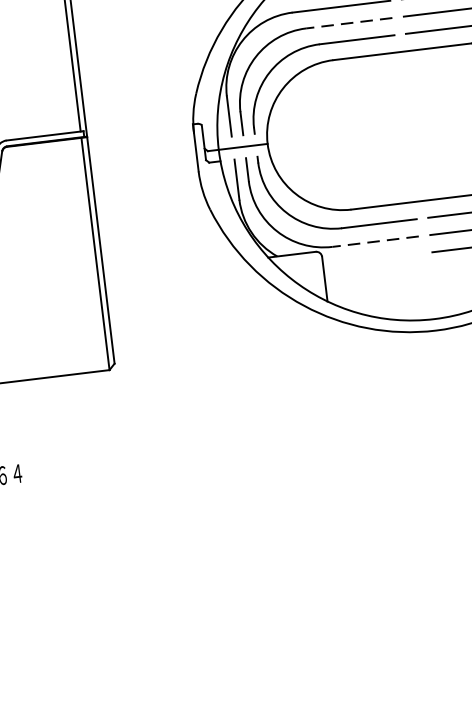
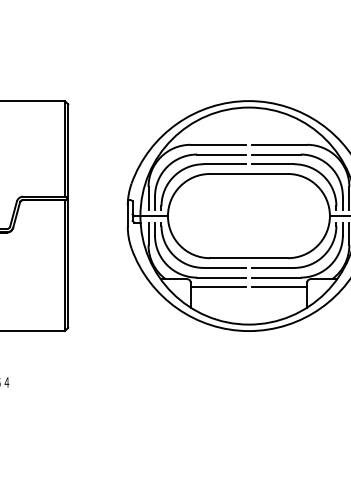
line: (347, 23) -> (220, 154), dashed -> solid
line: (374, 241) -> (220, 277), dashed -> solid
line: (370, 260) -> (217, 287), added

